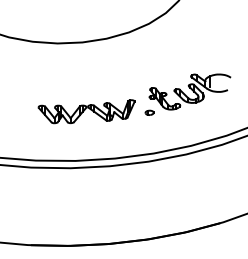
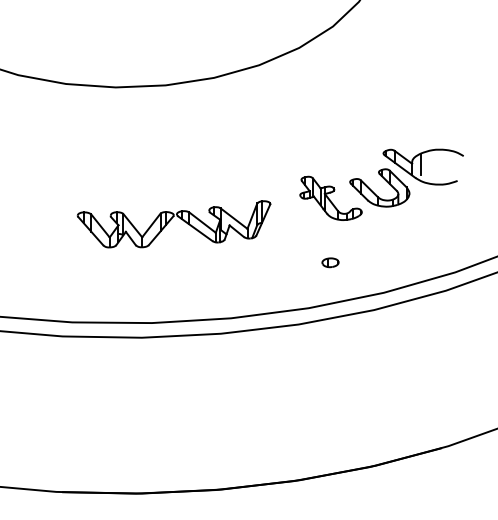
part: (149, 112) -> (330, 262), moved

